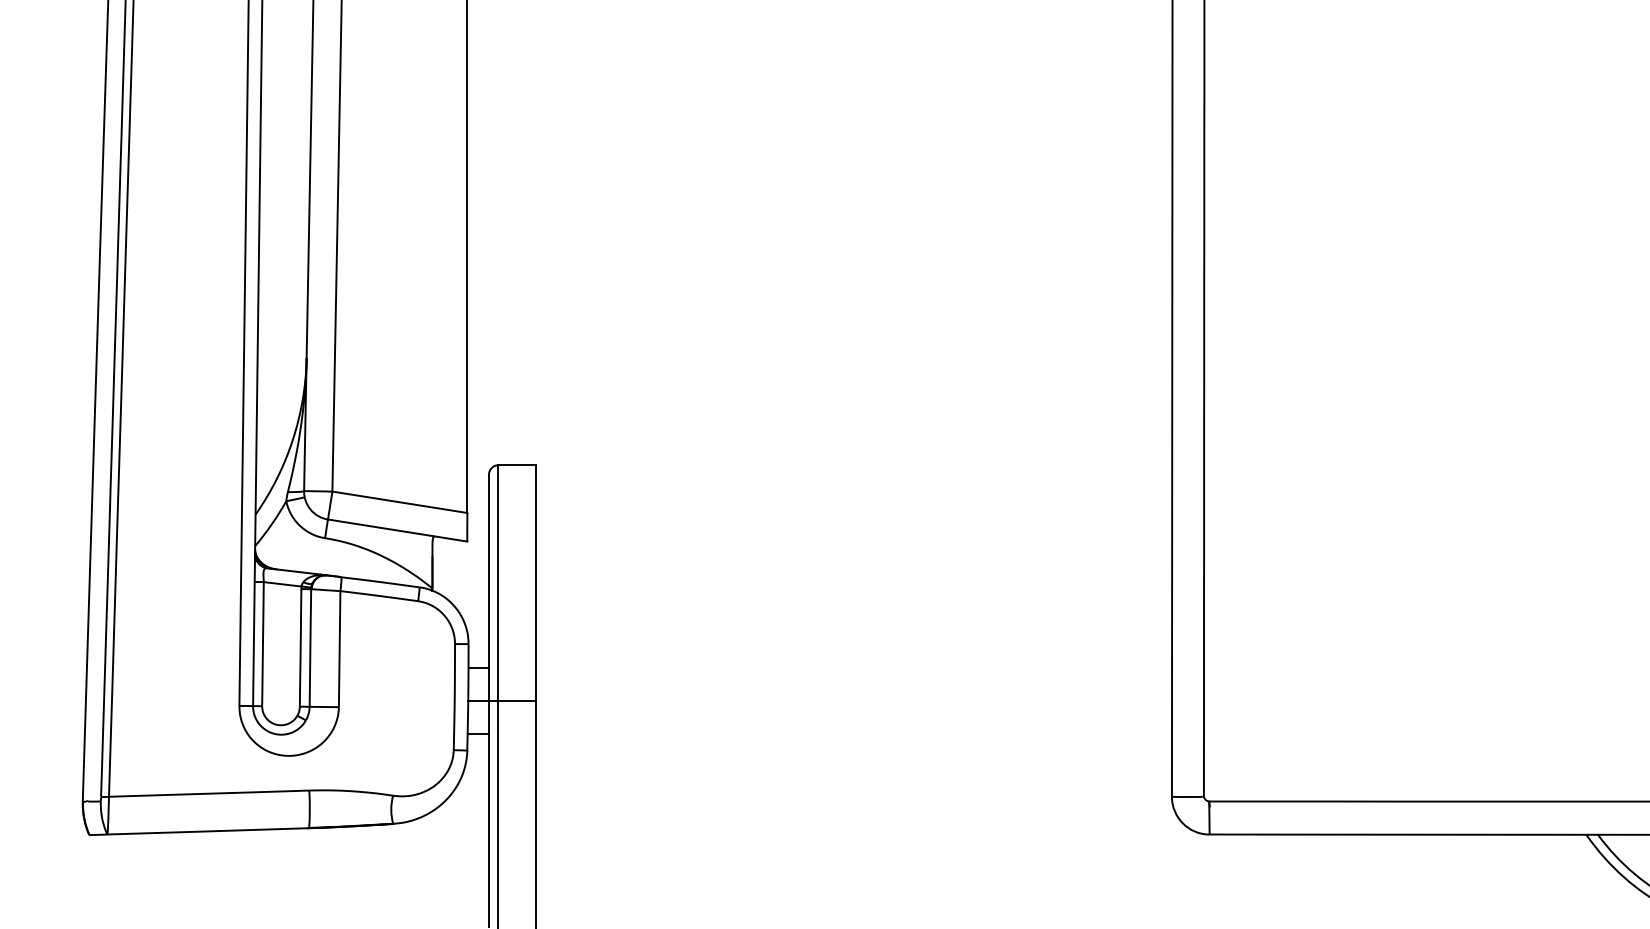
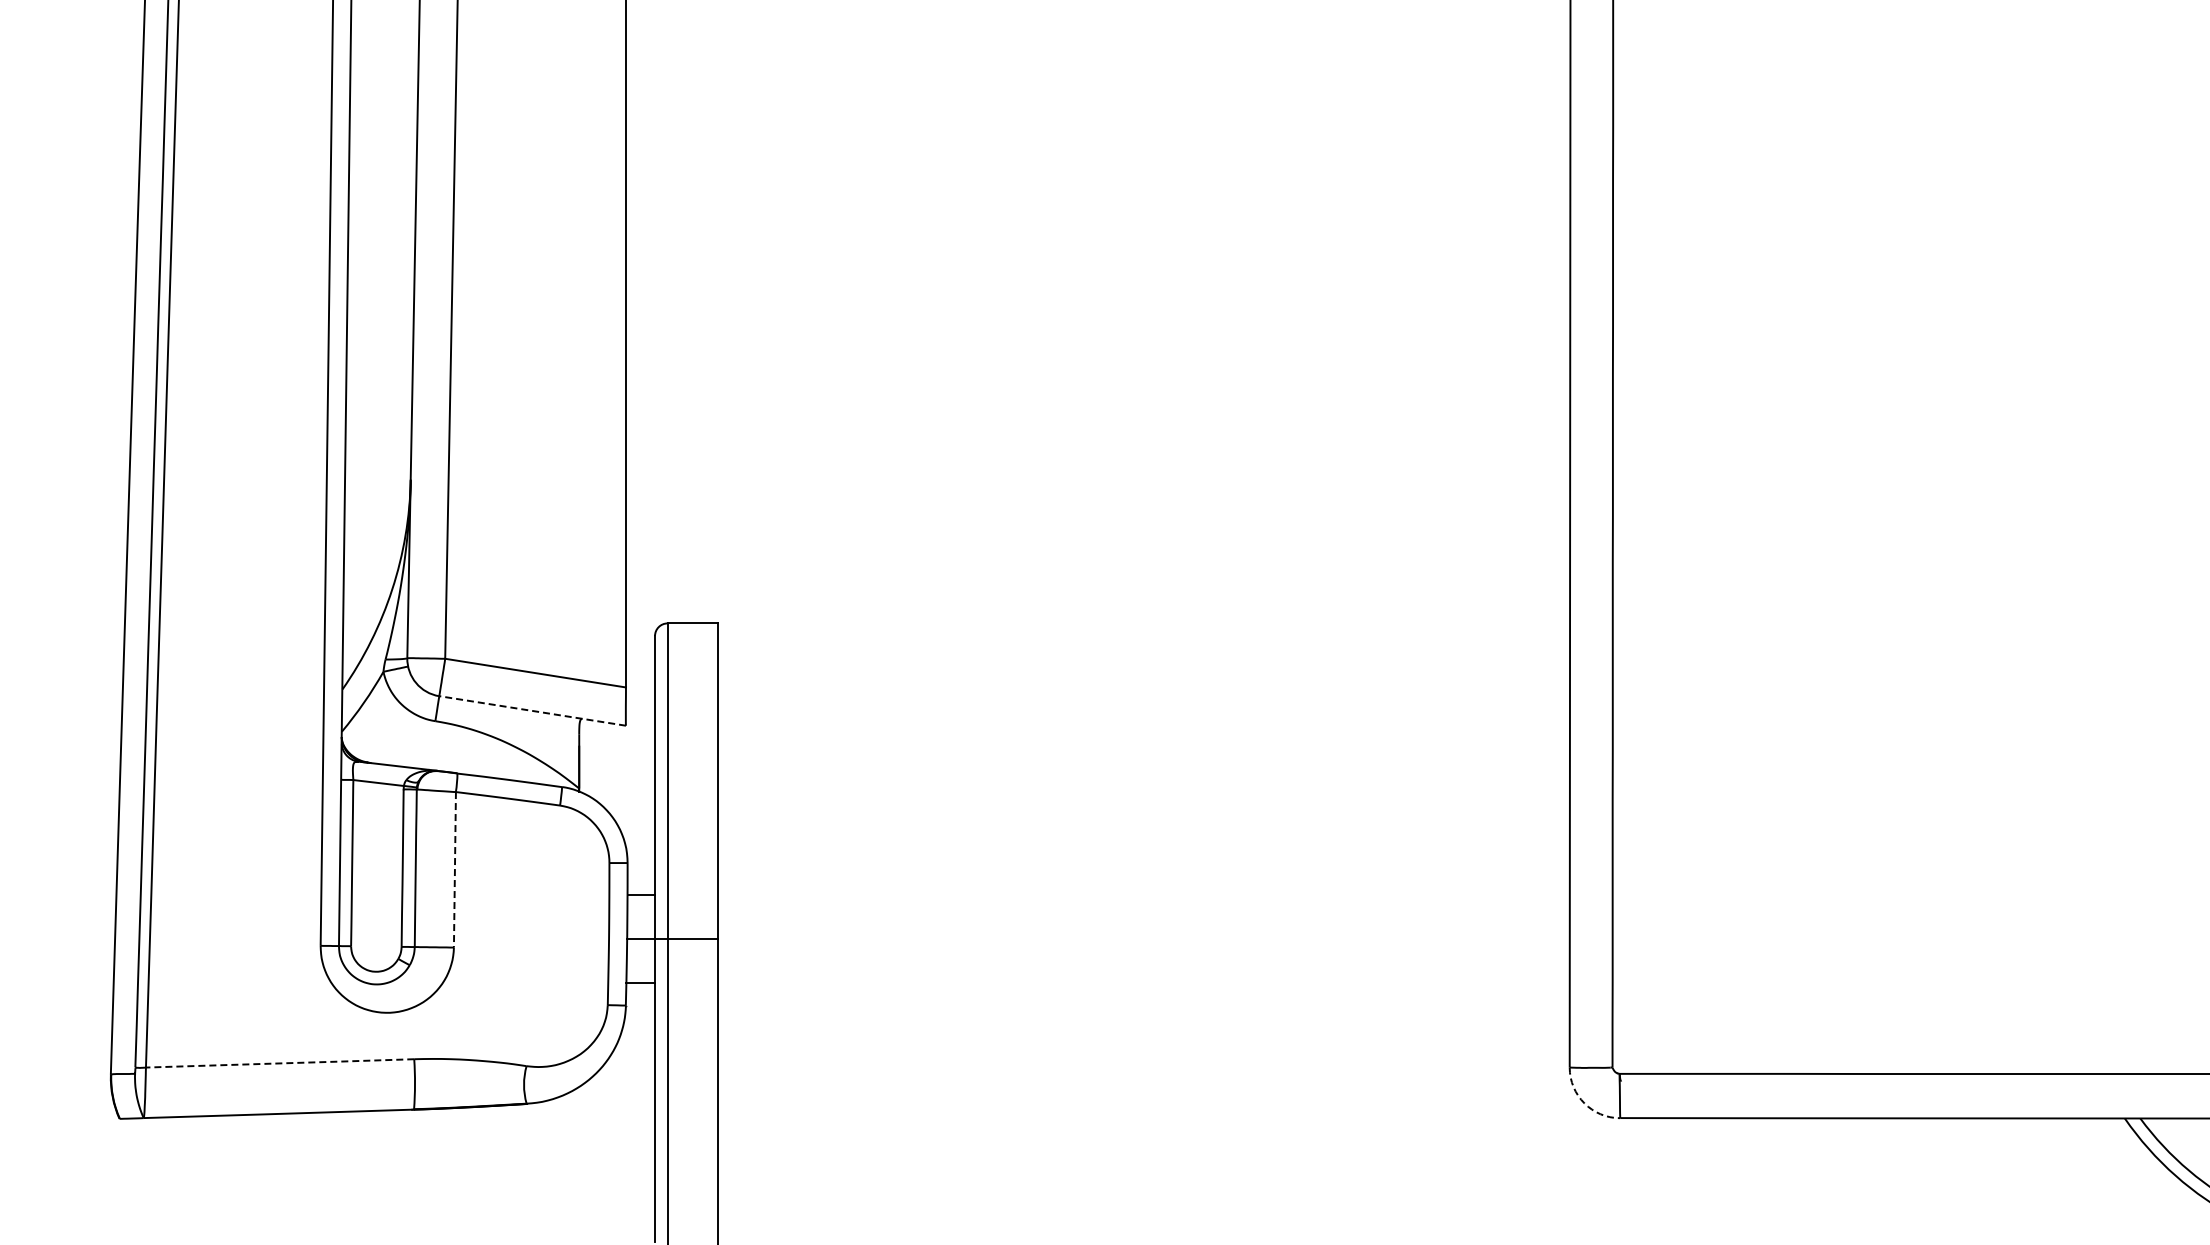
line: (397, 530) -> (532, 710), solid -> dashed
line: (339, 649) -> (454, 870), solid -> dashed
line: (209, 793) -> (280, 1063), solid -> dashed
arc: (1182, 823) -> (1584, 1103), solid -> dashed

